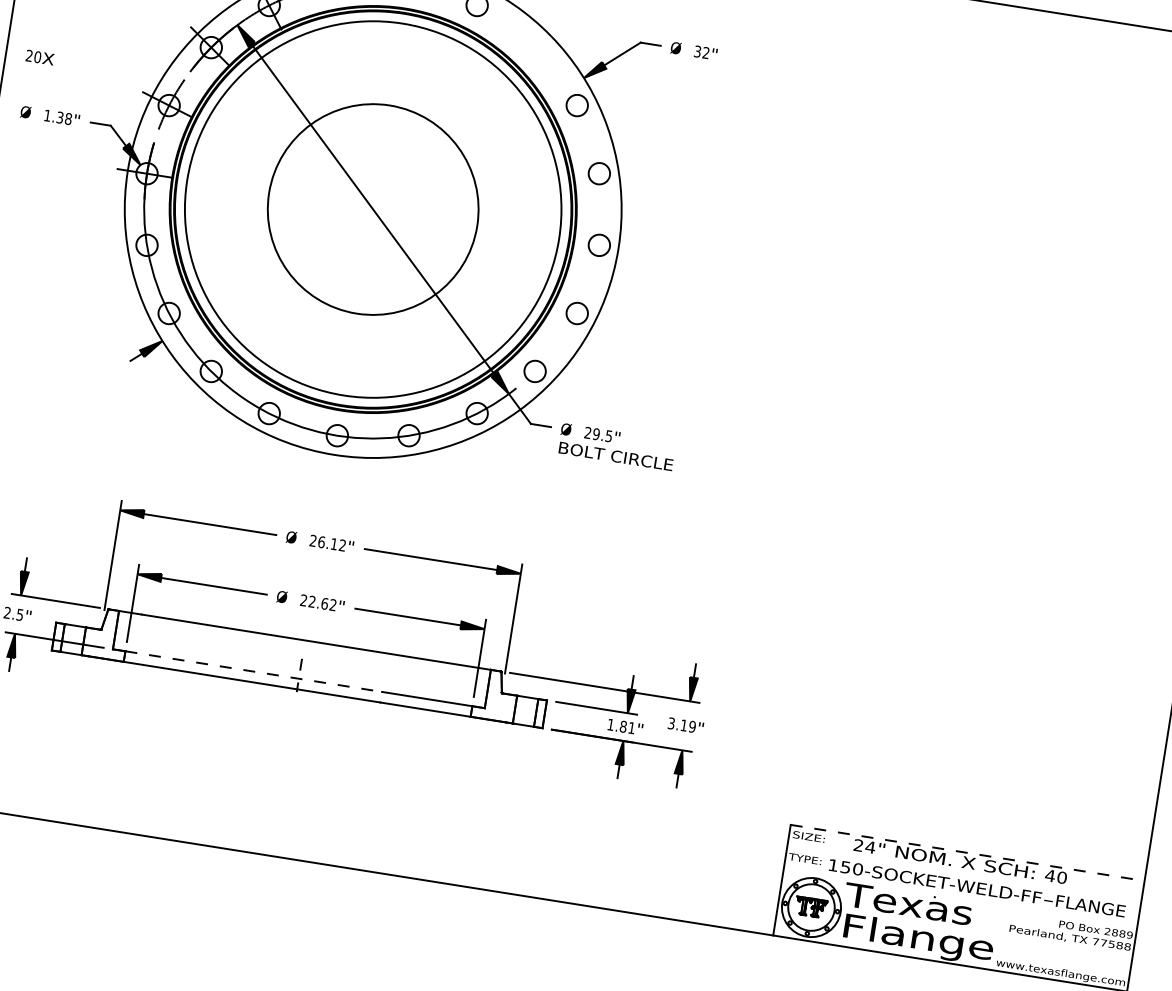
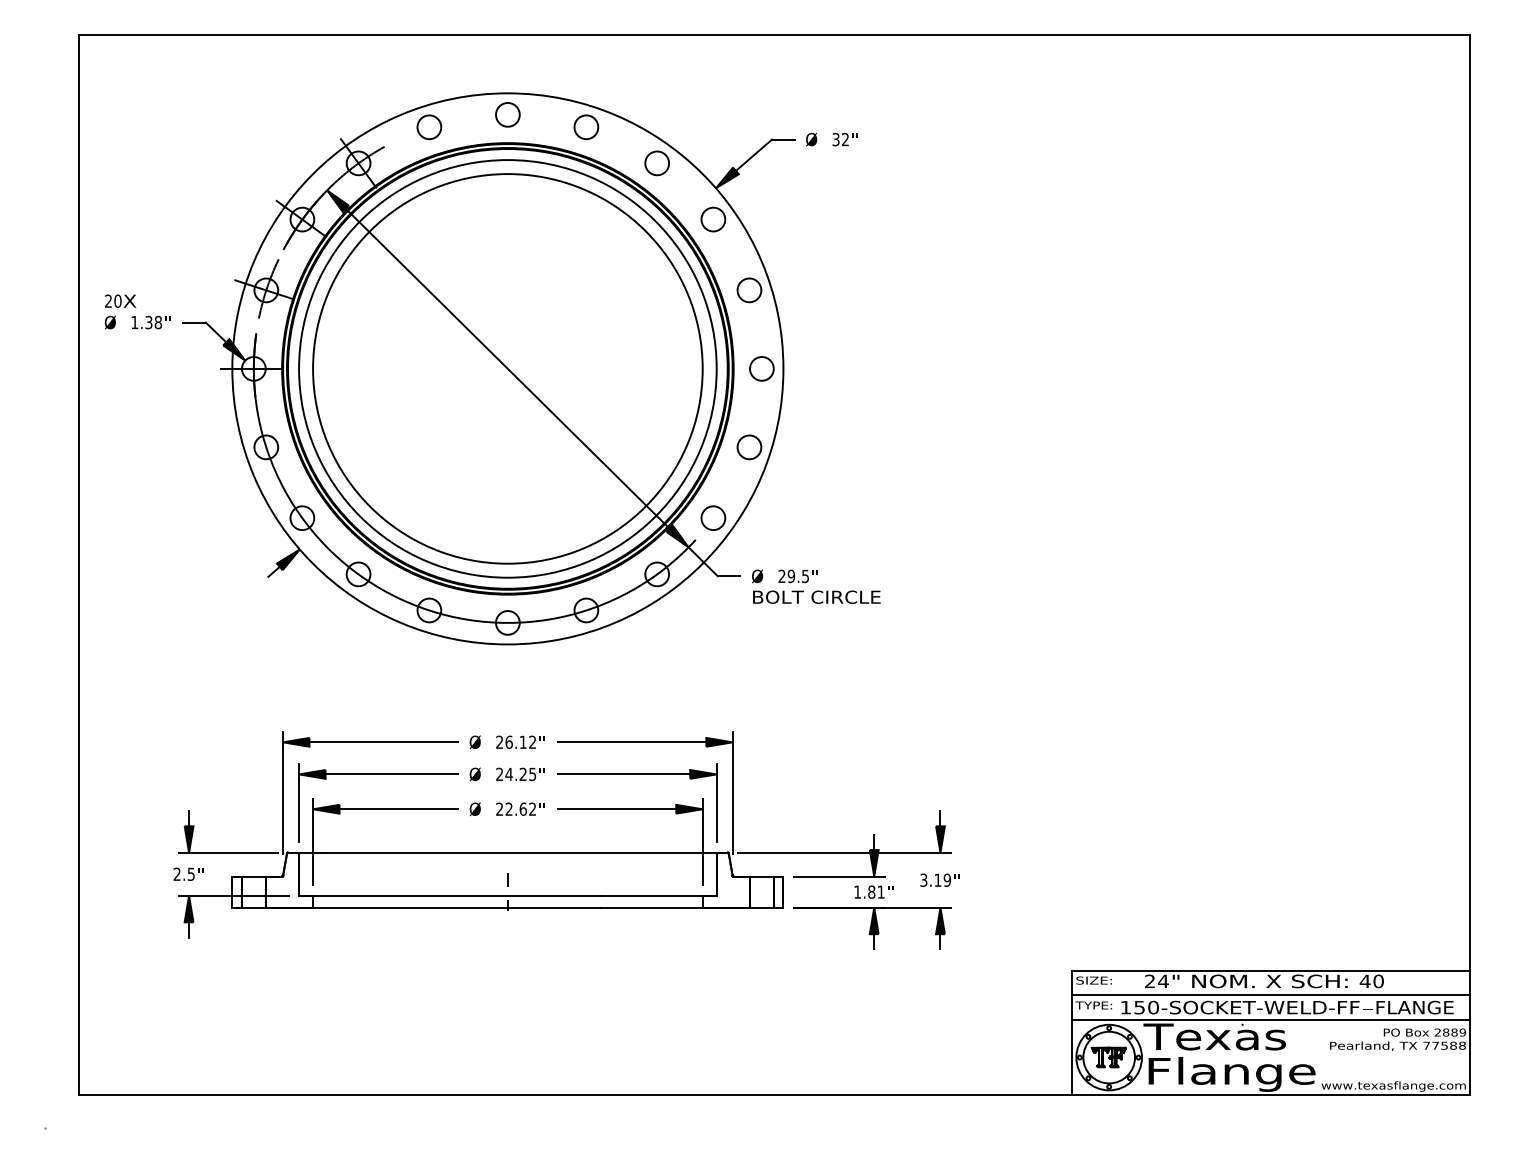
circle: (534, 47) -> (656, 163), added
text: (40, 56) -> (120, 300), moved
circle: (372, 209) -> (507, 368), size x1.67
part: (317, 576) -> (510, 780), added
line: (254, 671) -> (457, 895), dashed -> solid
line: (967, 852) -> (1270, 970), dashed -> solid
line: (963, 875) -> (1270, 995), added
line: (960, 897) -> (1270, 1020), added

